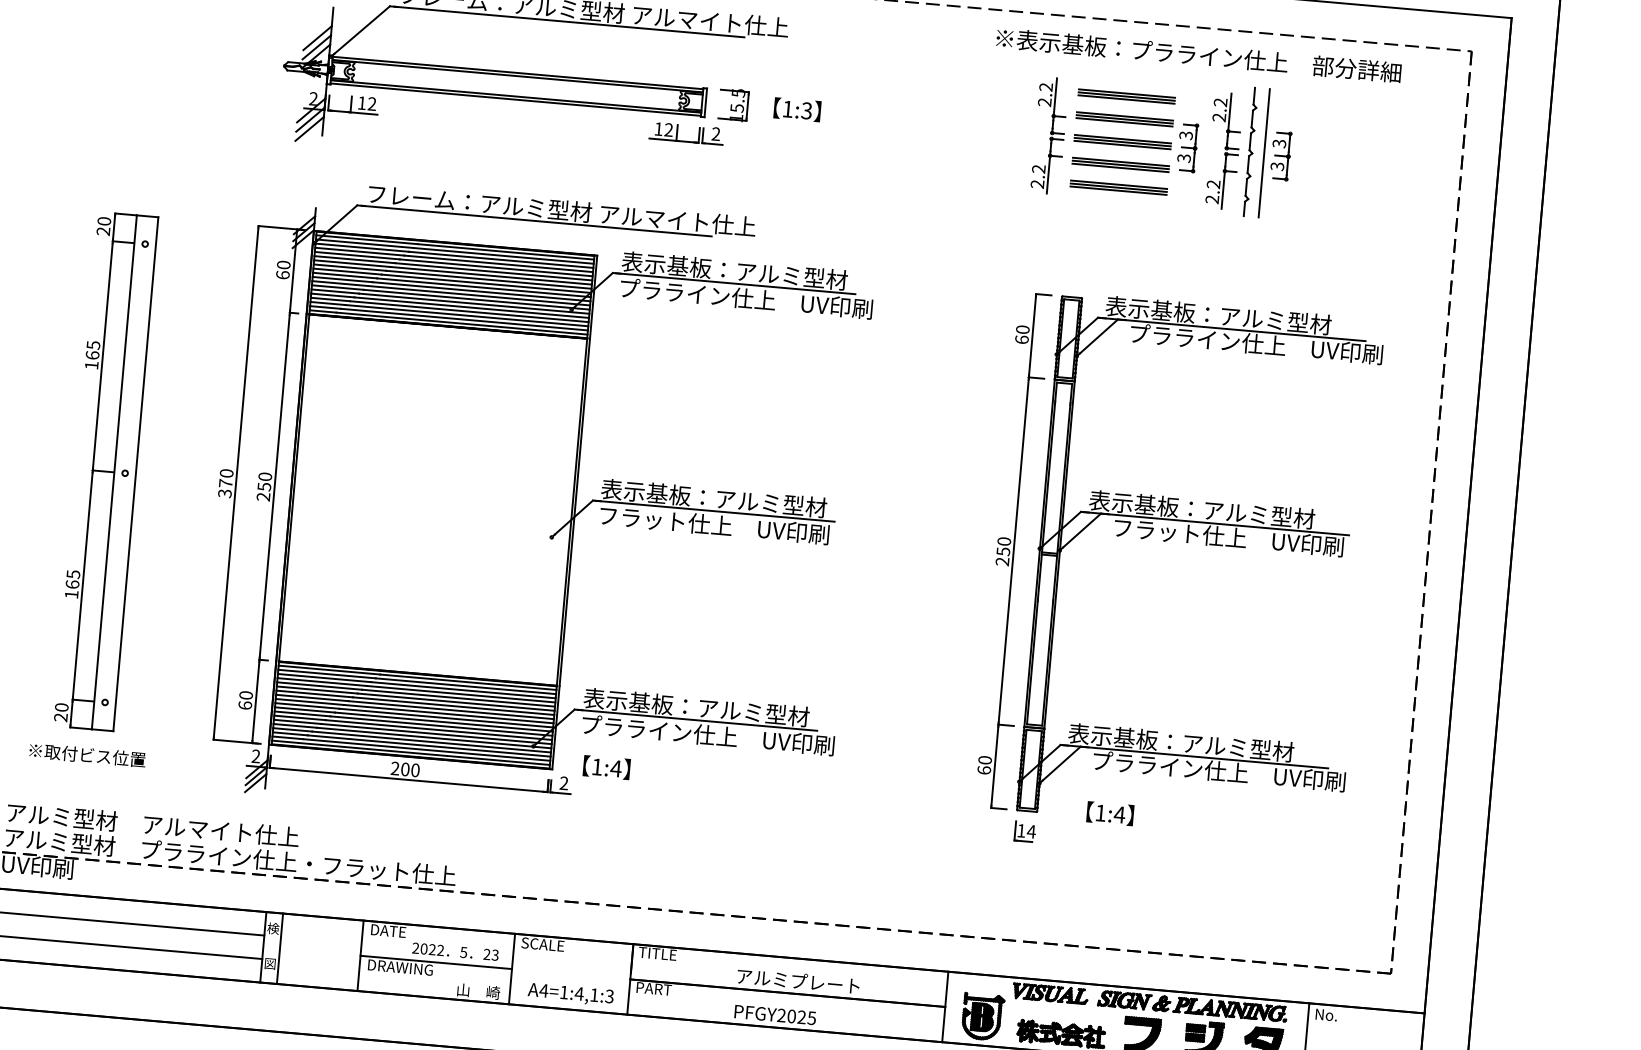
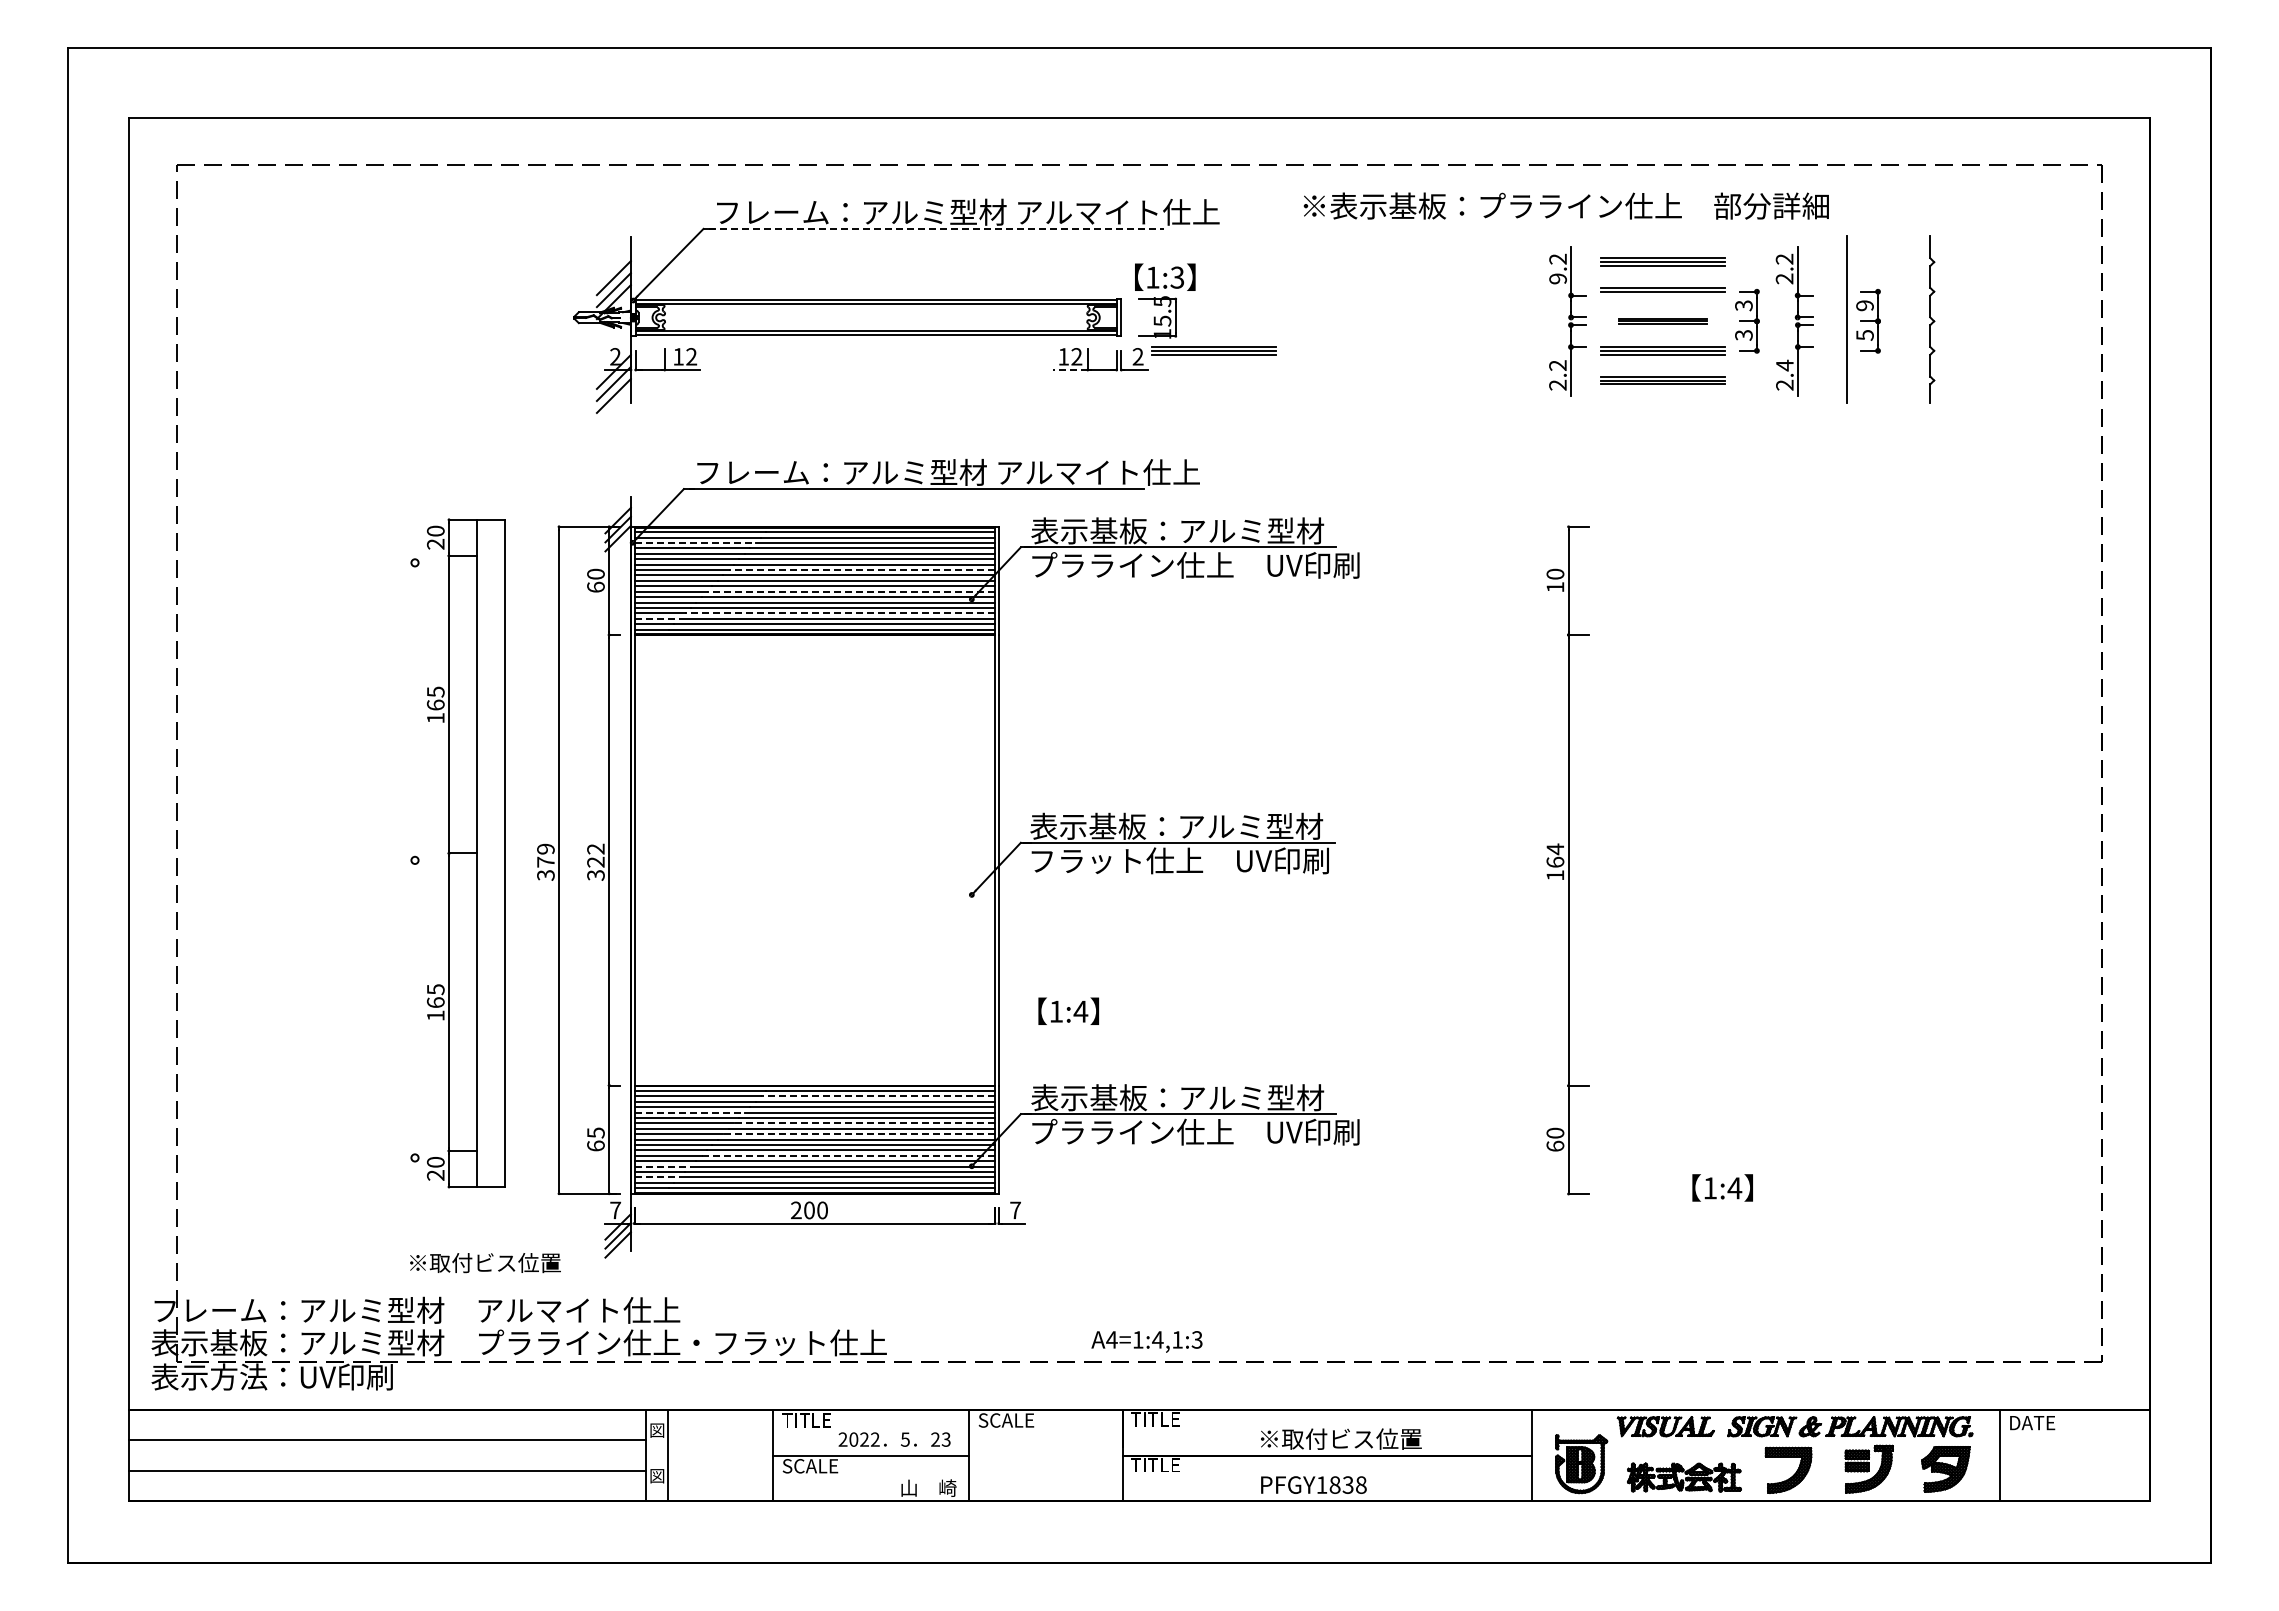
line: (570, 21) -> (937, 228), solid -> dashed
text: (1198, 54) -> (1565, 205), moved
text: (1044, 102) -> (1557, 278), 2.2 -> 9.2
text: (797, 109) -> (1165, 276), moved
line: (1124, 122) -> (1662, 295), removed
part: (774, 134) -> (1213, 350), added
line: (662, 139) -> (1069, 369), solid -> dashed
part: (1122, 141) -> (1662, 320), size x0.7
text: (1279, 143) -> (1864, 305), 3 -> 9
part: (1251, 151) -> (1932, 319), moved
text: (1276, 166) -> (1864, 335), 3 -> 5
text: (1213, 184) -> (1784, 365), 2.2 -> 2.4
line: (362, 248) -> (695, 543), solid -> dashed
line: (488, 280) -> (861, 570), solid -> dashed
line: (478, 295) -> (850, 591), solid -> dashed
line: (328, 303) -> (657, 618), solid -> dashed
line: (469, 311) -> (840, 613), solid -> dashed
text: (1022, 339) -> (1555, 586), 60 -> 10
part: (106, 471) -> (466, 853), moved
text: (226, 472) -> (545, 848), 370 -> 379
text: (264, 486) -> (595, 861), 250 -> 322
part: (1205, 545) -> (1815, 831), removed
text: (1003, 550) -> (1555, 861), 250 -> 164
line: (320, 686) -> (690, 1112), solid -> dashed
line: (465, 686) -> (877, 1096), solid -> dashed
text: (245, 695) -> (595, 1132), 60 -> 65
line: (453, 706) -> (864, 1123), solid -> dashed
line: (448, 714) -> (858, 1134), solid -> dashed
line: (295, 725) -> (663, 1166), solid -> dashed
line: (439, 729) -> (848, 1155), solid -> dashed
line: (290, 733) -> (657, 1177), solid -> dashed
text: (87, 755) -> (485, 1263), moved
text: (255, 756) -> (615, 1210), 2 -> 7
text: (606, 766) -> (1068, 1010), moved
text: (564, 783) -> (1015, 1210), 2 -> 7
part: (1024, 831) -> (1614, 1220), removed
text: (272, 927) -> (656, 1429), 検 -> 図
text: (388, 931) -> (806, 1420), DATE -> TITLE
text: (399, 967) -> (824, 1466), DRAWING -> SCALE
text: (799, 980) -> (1340, 1438), アルミプレート -> ※取付ビス位置
text: (654, 989) -> (1155, 1465), PART -> TITLE
text: (570, 994) -> (1146, 1341), moved
text: (796, 1016) -> (1341, 1484), PFGY2025 -> PFGY1838
text: (1333, 1016) -> (2033, 1423), No. -> DATE

